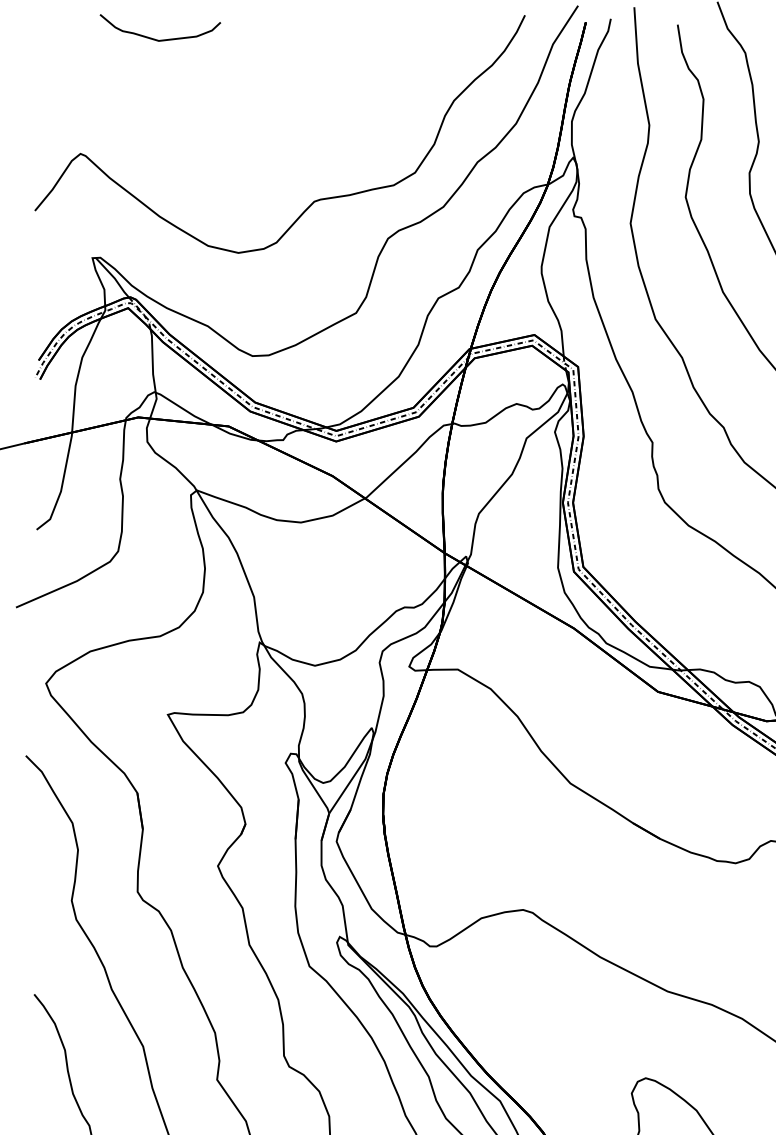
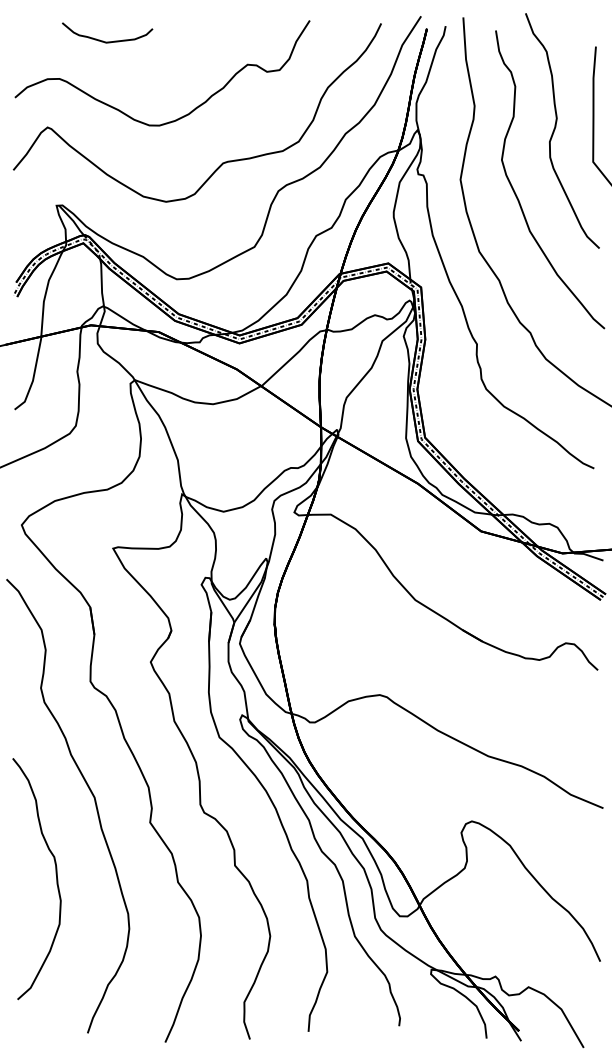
curve: (261, 137) -> (183, 115), added

